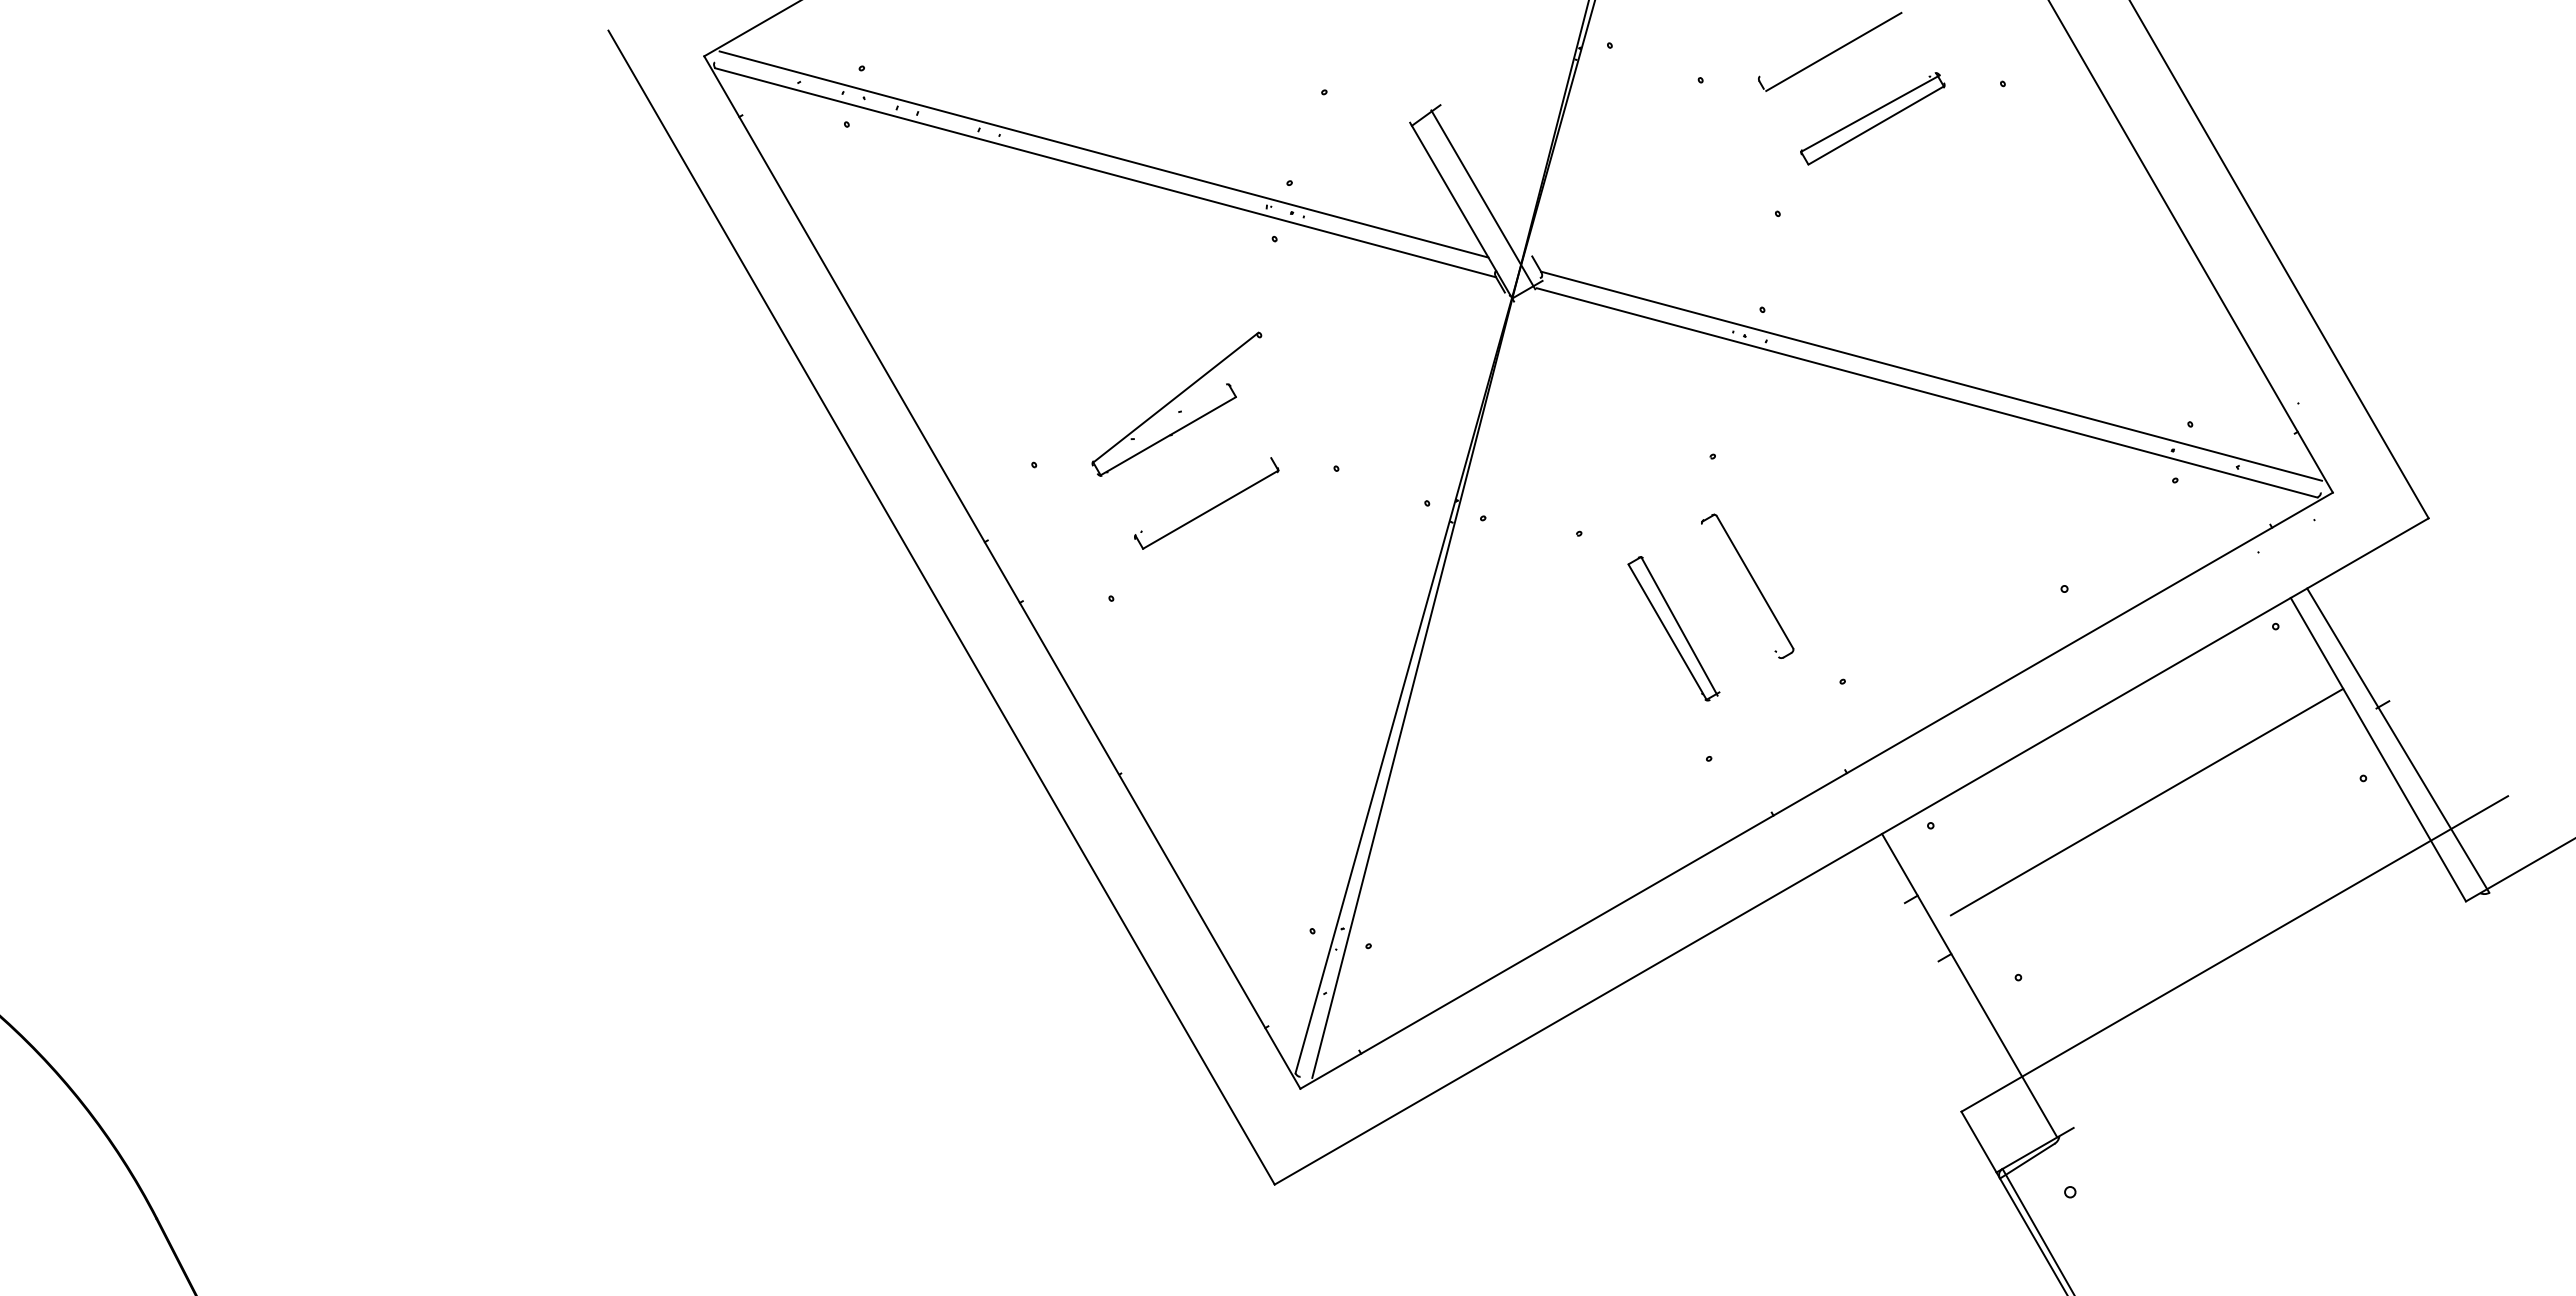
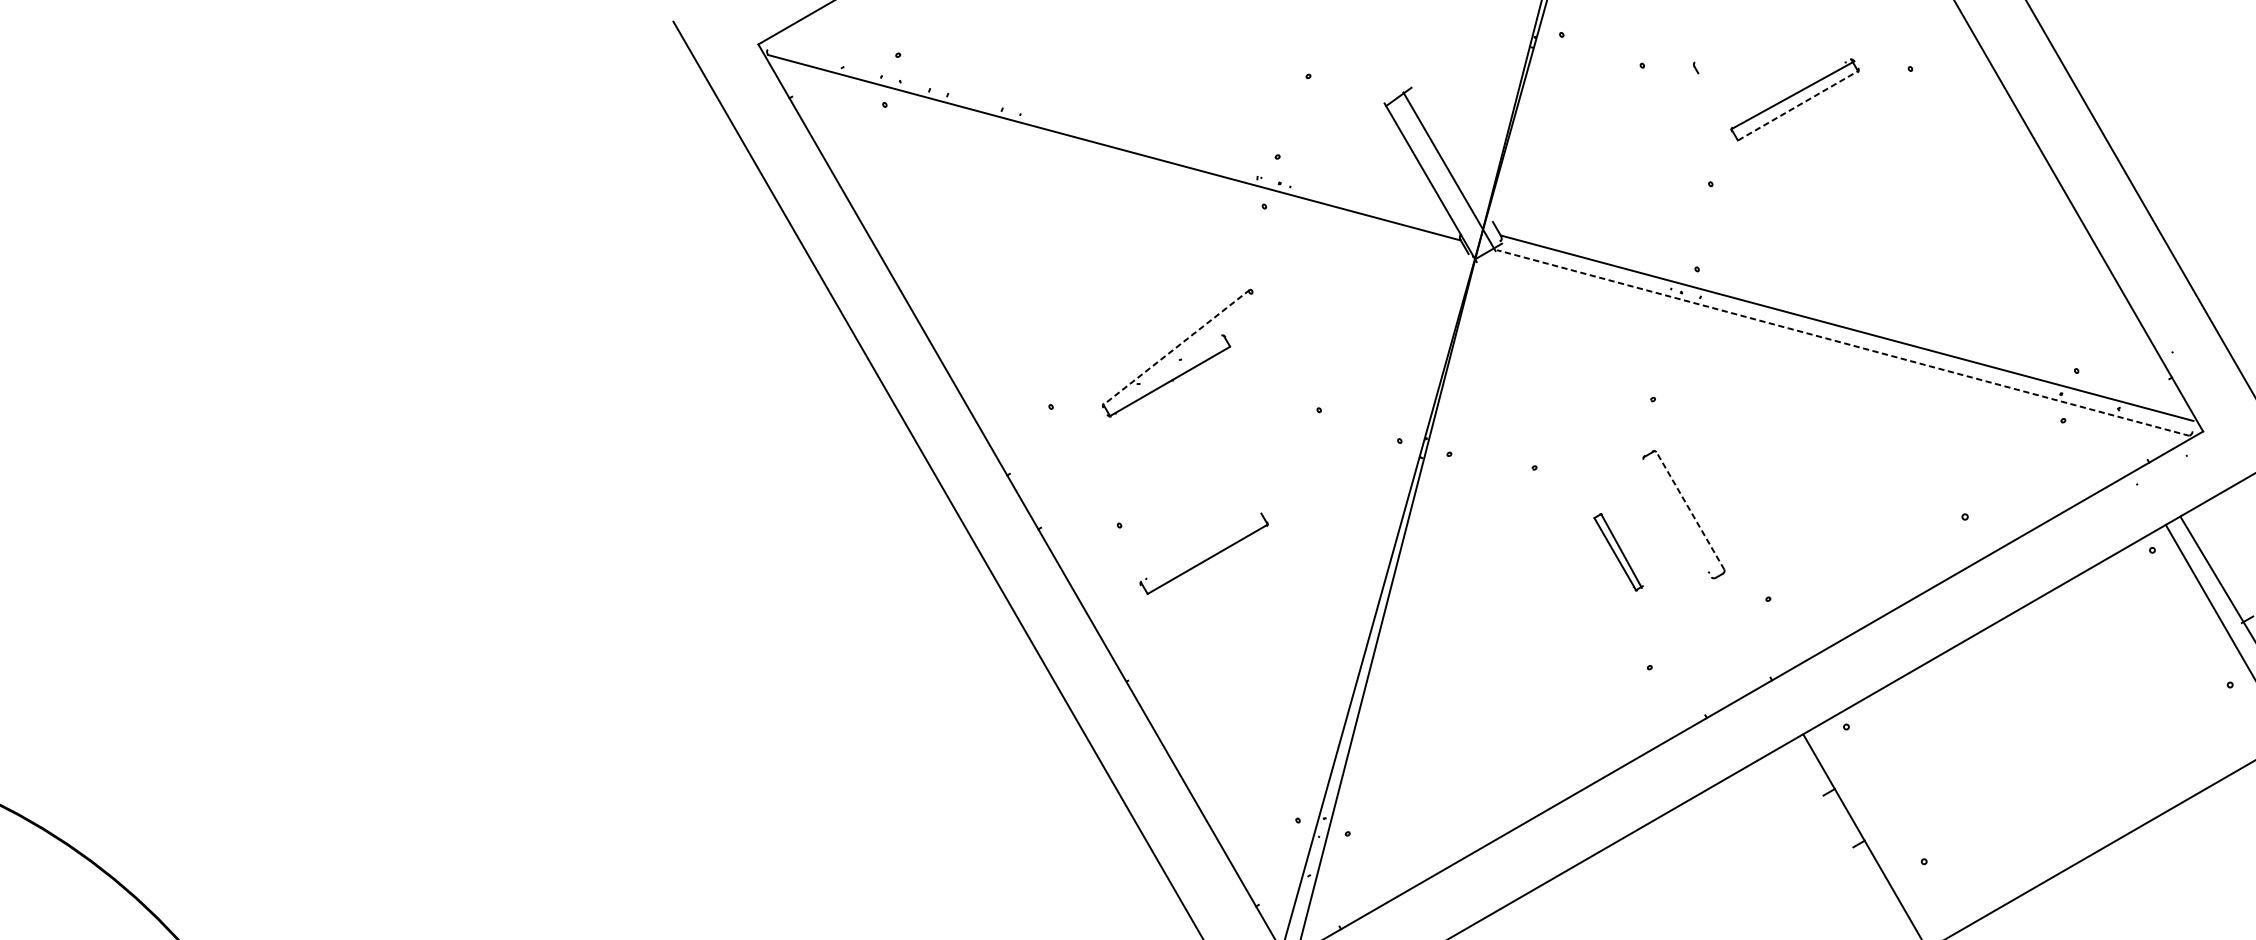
line: (1833, 51) -> (1760, 40), removed
line: (1876, 125) -> (1798, 105), solid -> dashed
line: (1103, 154) -> (1112, 131), removed
line: (1926, 392) -> (1842, 342), solid -> dashed
line: (1175, 397) -> (1176, 347), solid -> dashed
part: (1208, 509) -> (1205, 559), moved
line: (1754, 581) -> (1690, 510), solid -> dashed
part: (1673, 628) -> (1618, 552), size x0.6
line: (2146, 801) -> (2037, 705), removed

